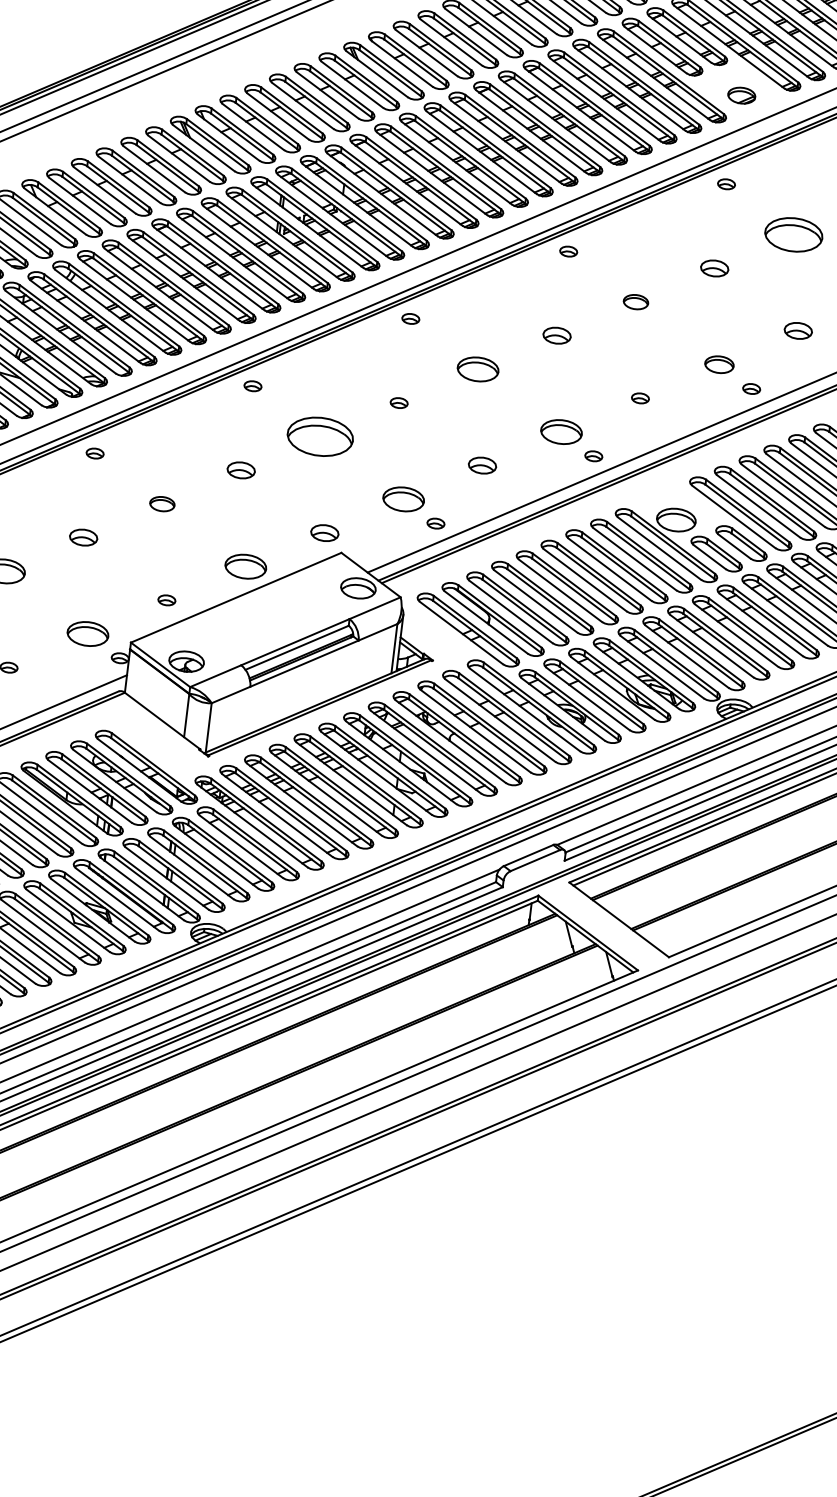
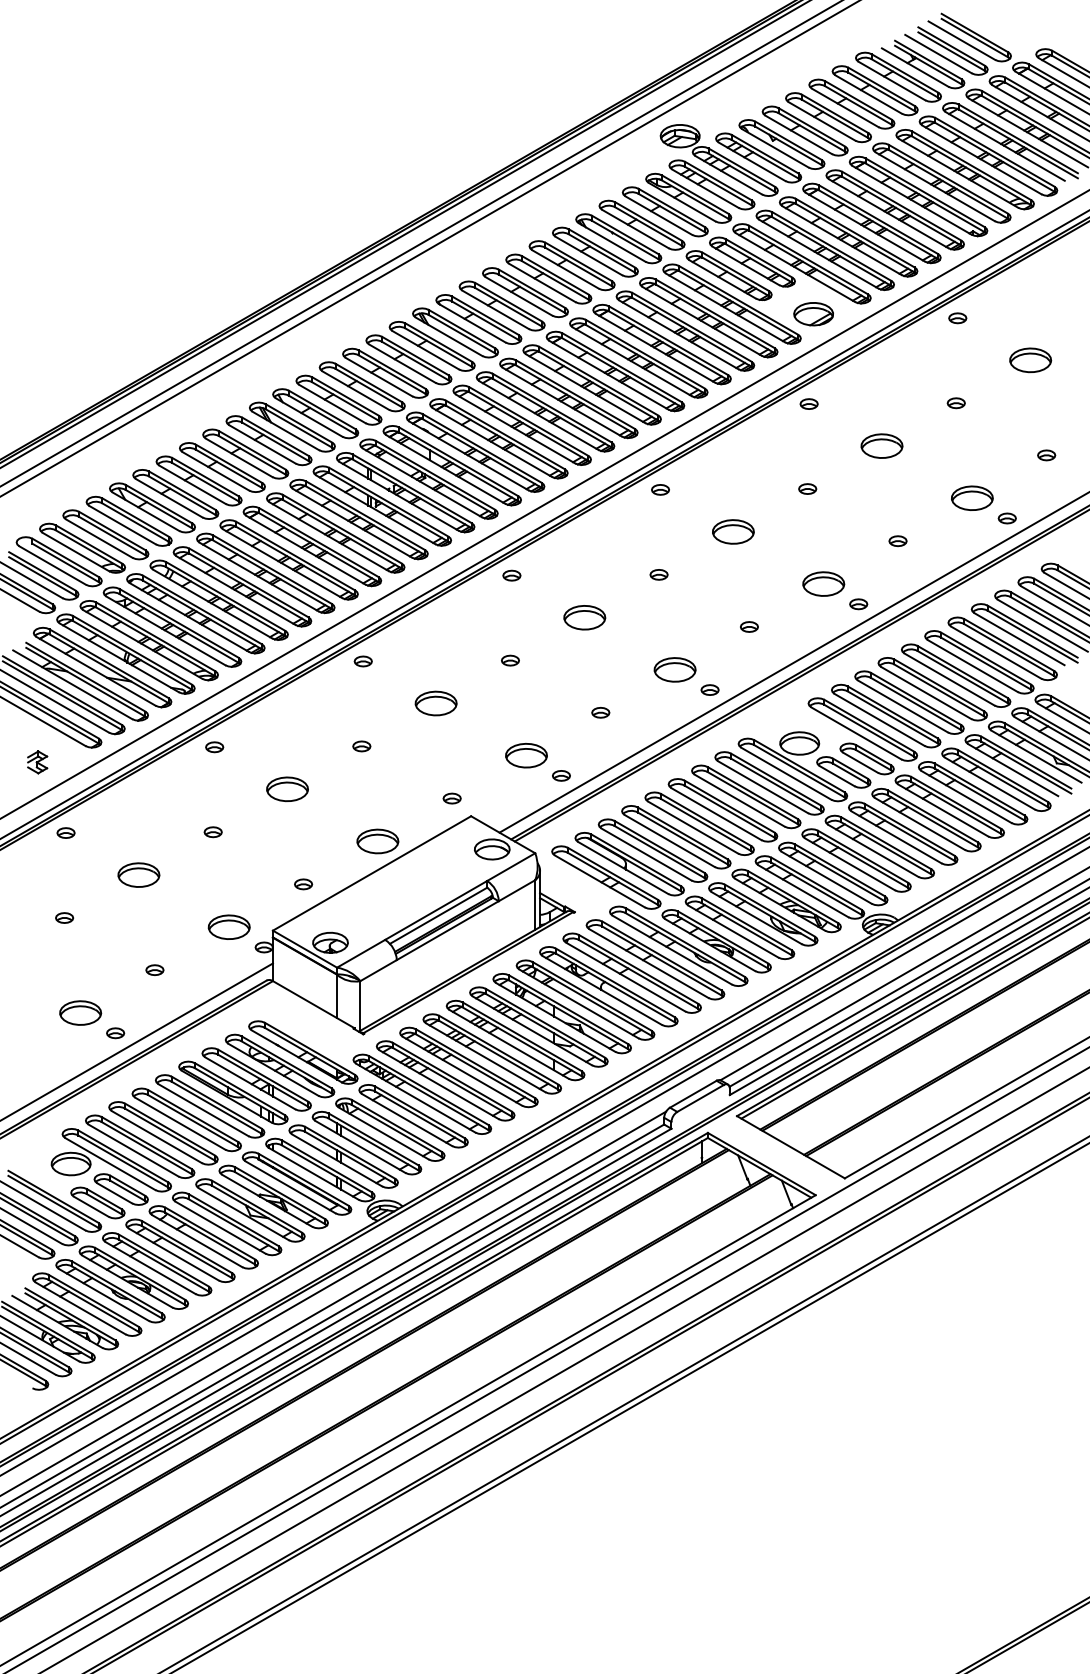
part: (741, 95) -> (813, 314), size x1.43
part: (793, 234) -> (881, 445), size x0.71
part: (714, 267) -> (807, 488), size x0.62
part: (636, 301) -> (733, 531), size x1.67
part: (797, 331) -> (897, 541), size x0.62
part: (556, 335) -> (658, 574), size x0.62
part: (719, 364) -> (823, 583), size x1.43
part: (319, 436) -> (435, 703), size x0.62
part: (482, 465) -> (600, 712), size x0.62
part: (240, 470) -> (361, 746), size x0.62
part: (162, 504) -> (287, 789), size x1.67
part: (324, 532) -> (451, 798), size x0.62
part: (82, 537) -> (212, 832), size x0.62

